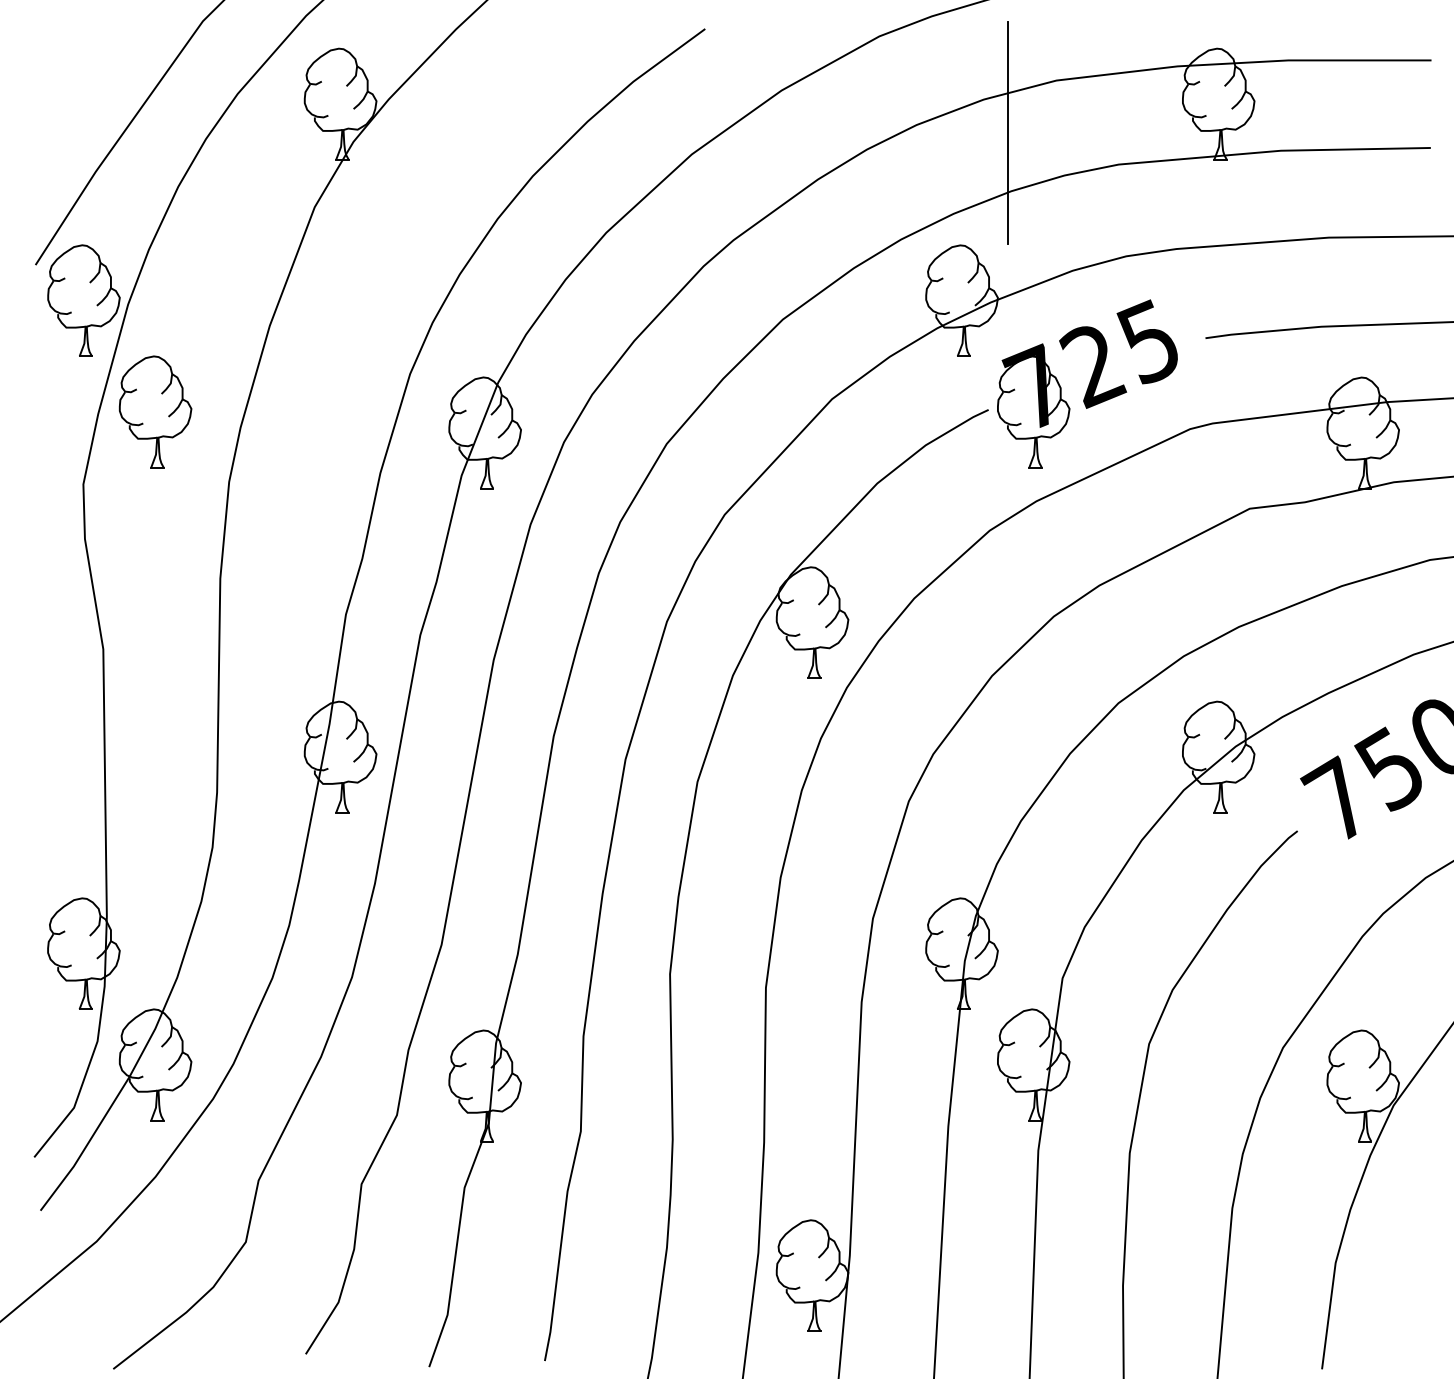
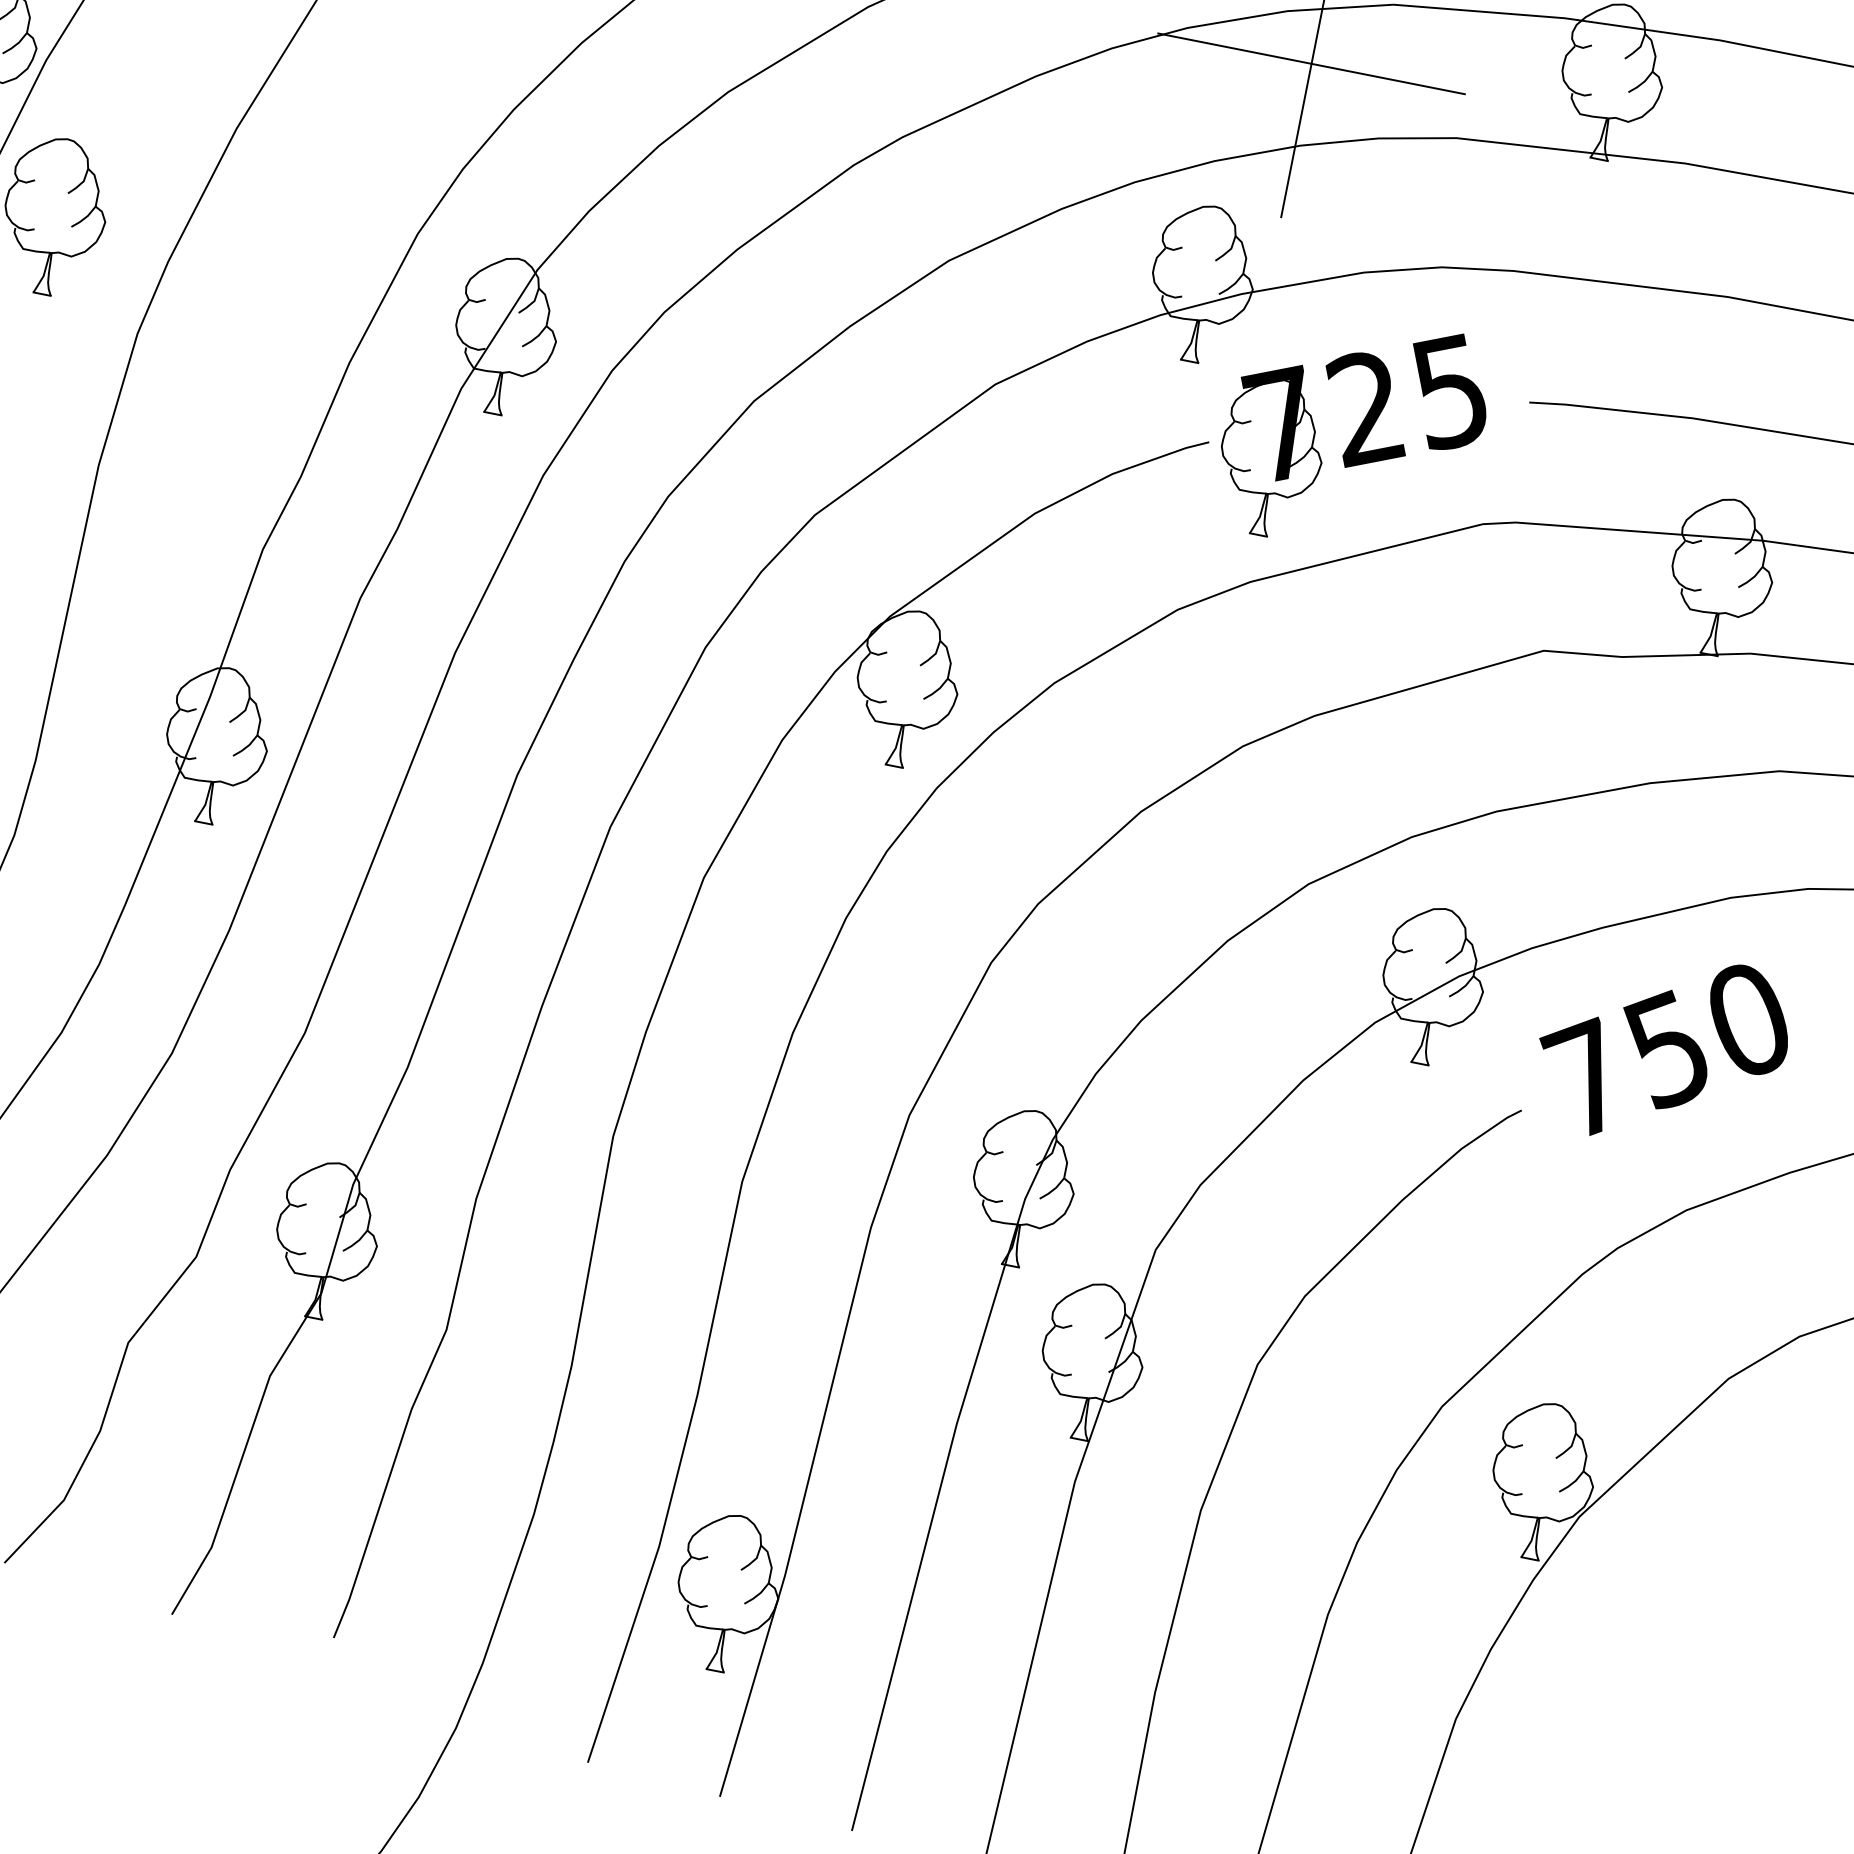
line: (1007, 132) -> (1311, 63), added

